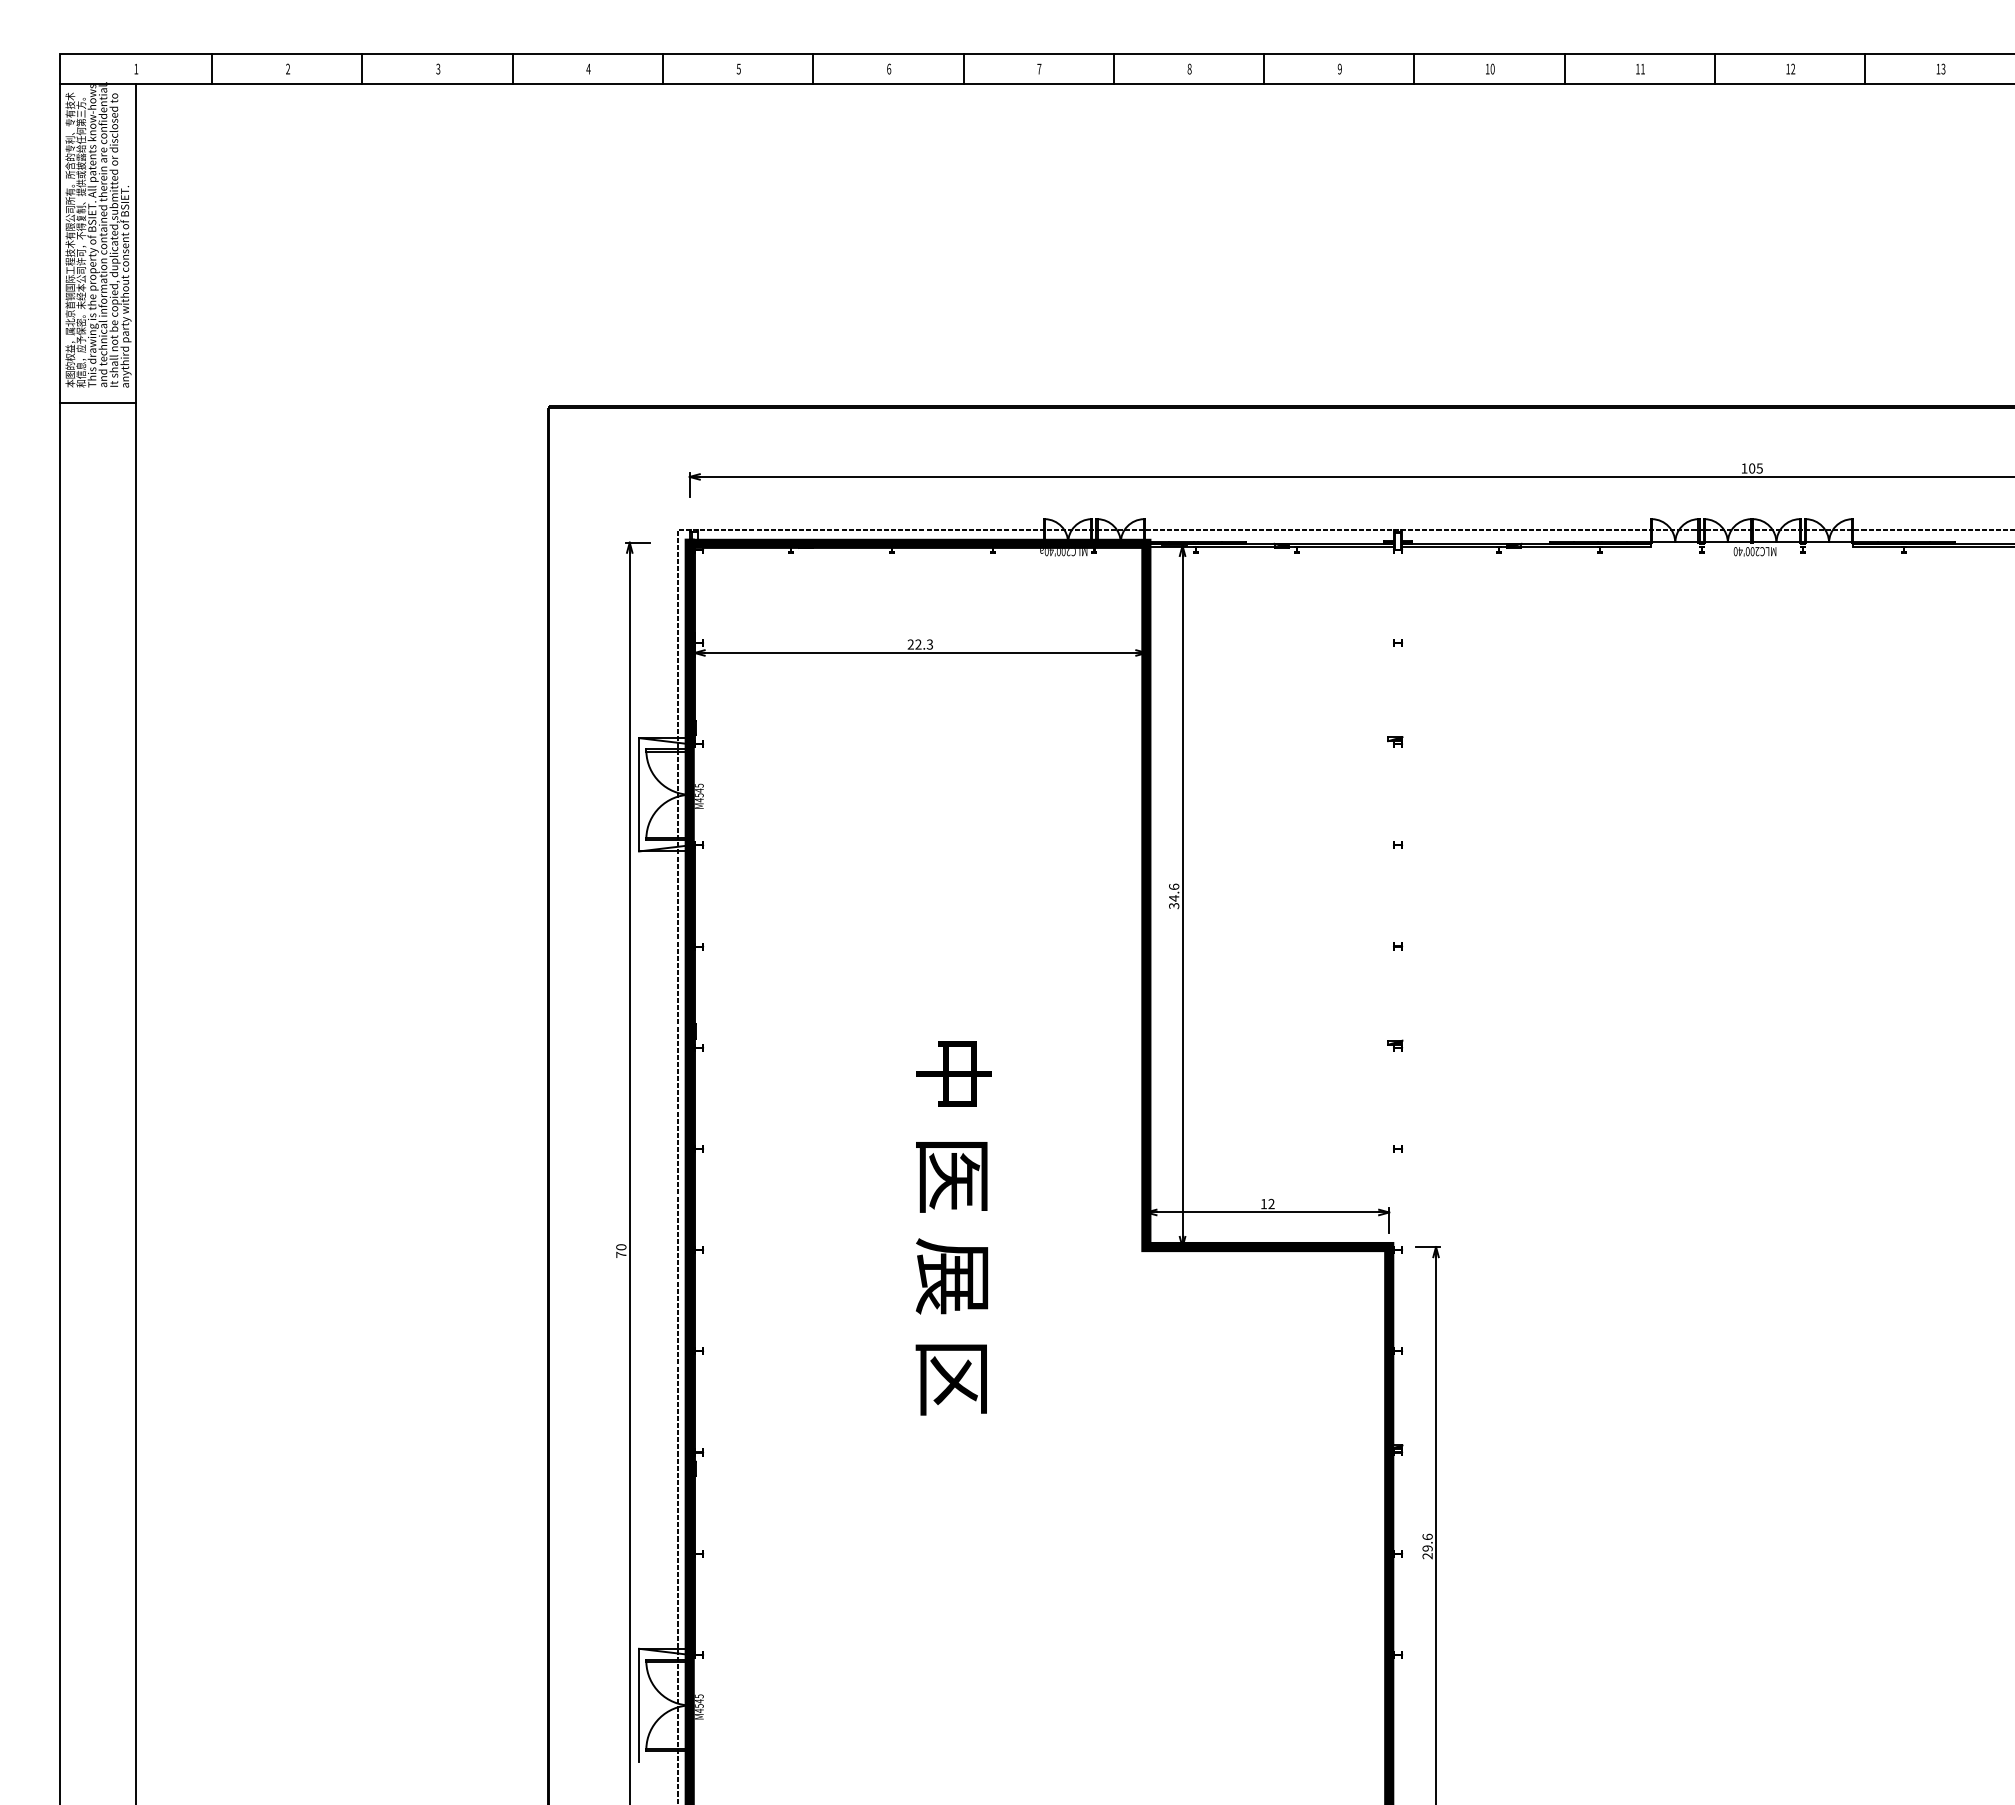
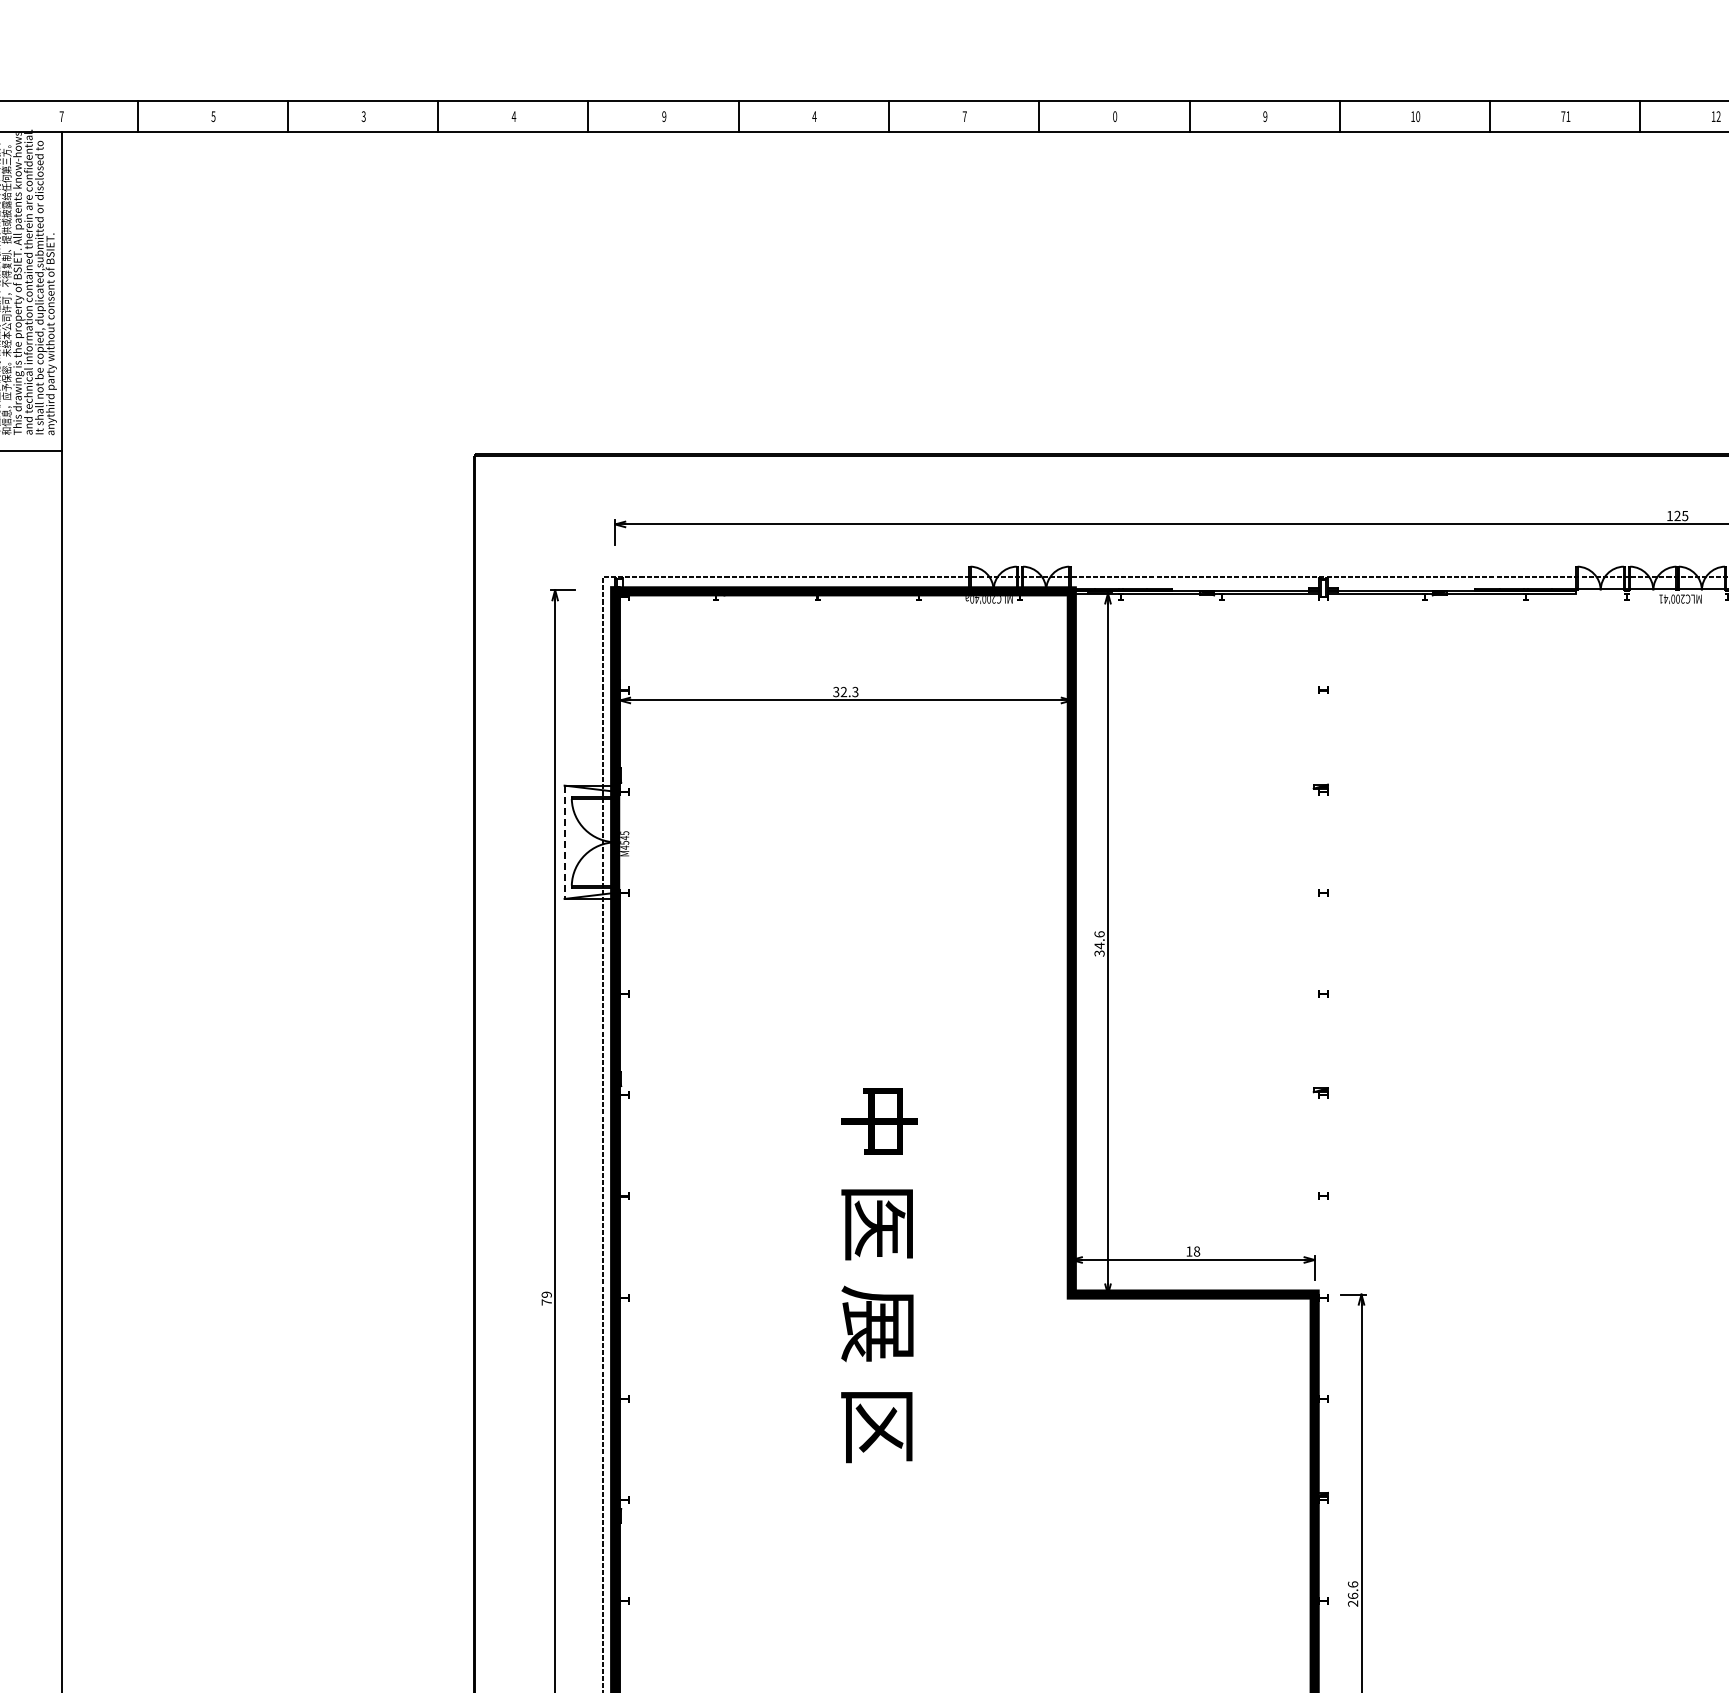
text: (136, 68) -> (61, 116), 1 -> 7
text: (288, 68) -> (213, 116), 2 -> 5
text: (738, 68) -> (663, 116), 5 -> 9
text: (888, 68) -> (813, 116), 6 -> 4
text: (1637, 68) -> (1562, 116), 11 -> 71
text: (1189, 69) -> (1114, 117), 8 -> 0
text: (1752, 468) -> (1677, 516), 105 -> 125
text: (1735, 551) -> (1660, 599), MLC200'40 -> MLC200'41
text: (910, 644) -> (835, 692), 22.3 -> 32.3
line: (639, 794) -> (564, 842), solid -> dashed
text: (1271, 1204) -> (1196, 1252), 12 -> 18
text: (621, 1247) -> (546, 1295), 70 -> 79
text: (1427, 1548) -> (1352, 1596), 29.6 -> 26.6

